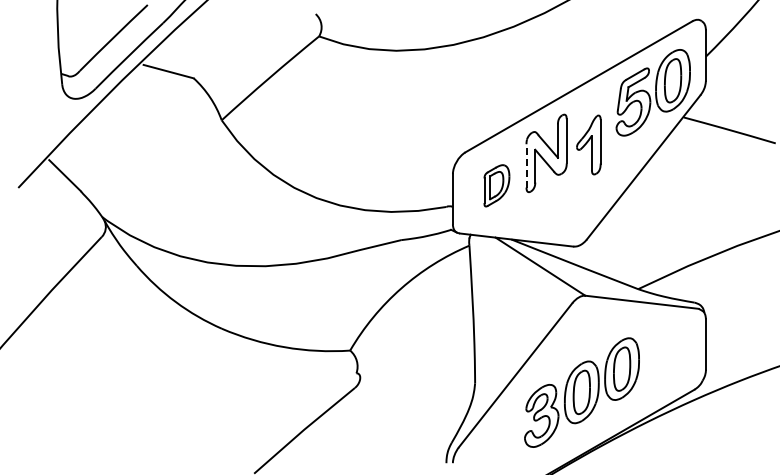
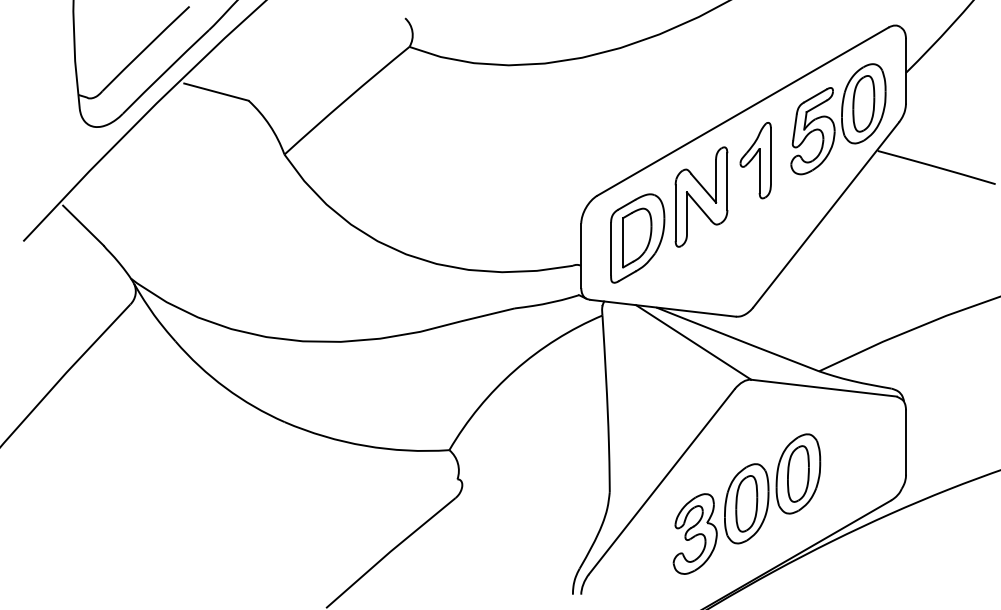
part: (588, 144) -> (755, 159), moved
line: (526, 165) -> (675, 212), dashed -> solid
part: (496, 185) -> (637, 238), size x1.67

